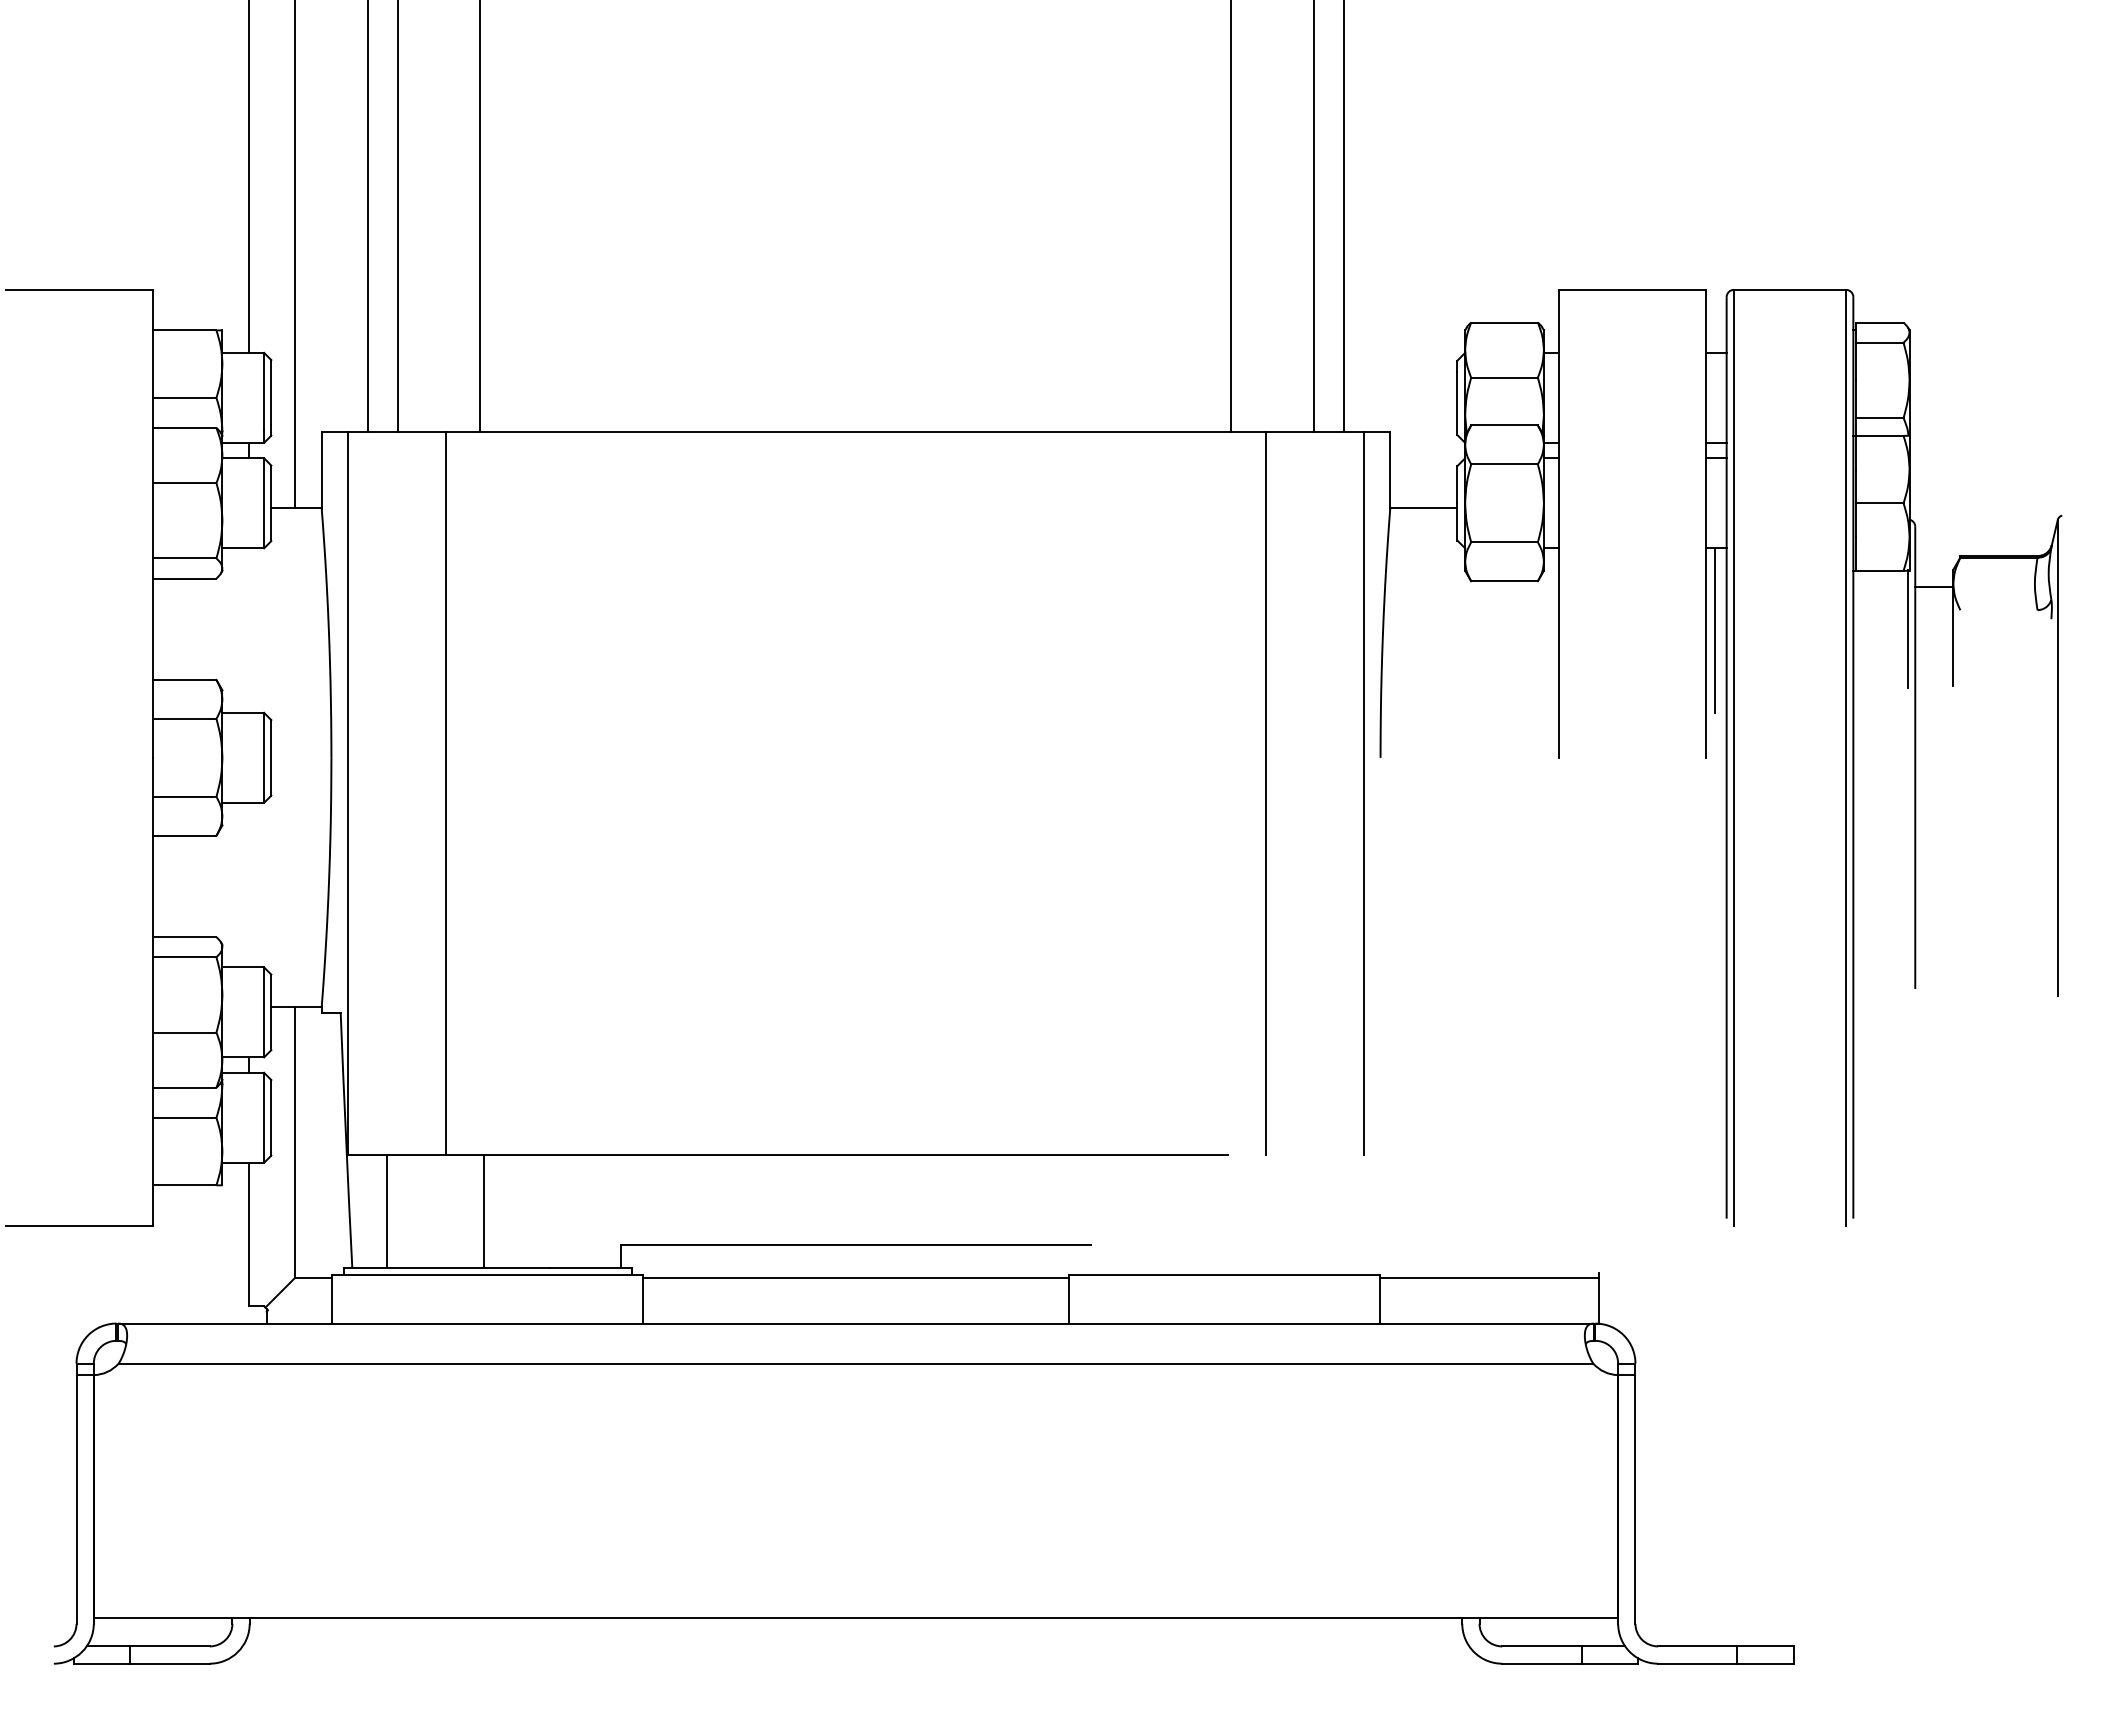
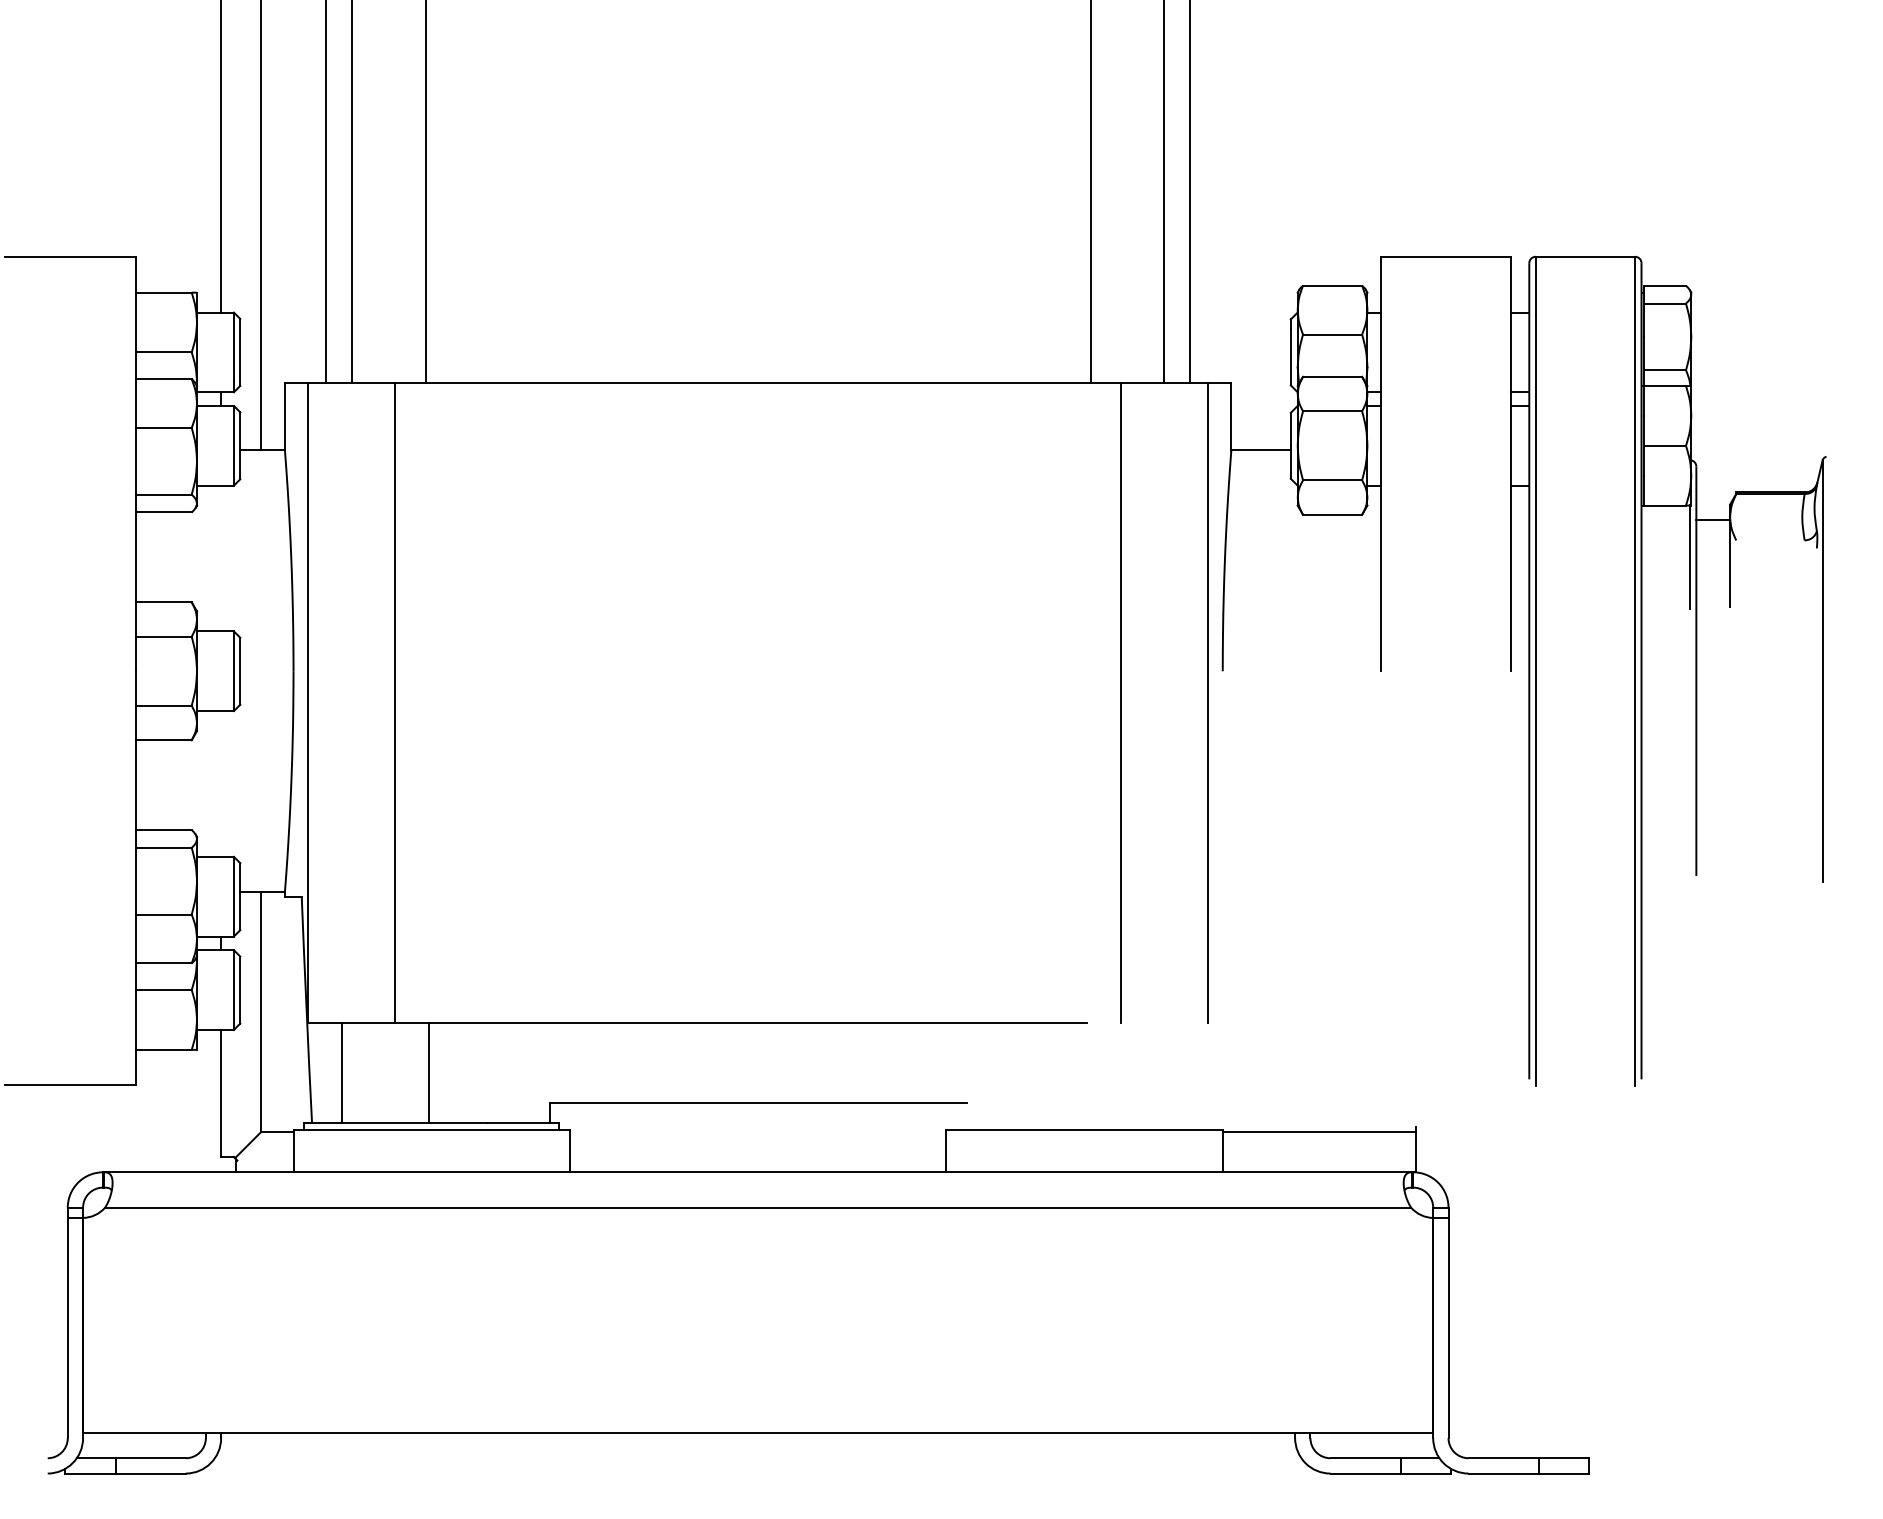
line: (1715, 630) -> (1519, 558), removed
line: (855, 1278) -> (757, 1132), removed

